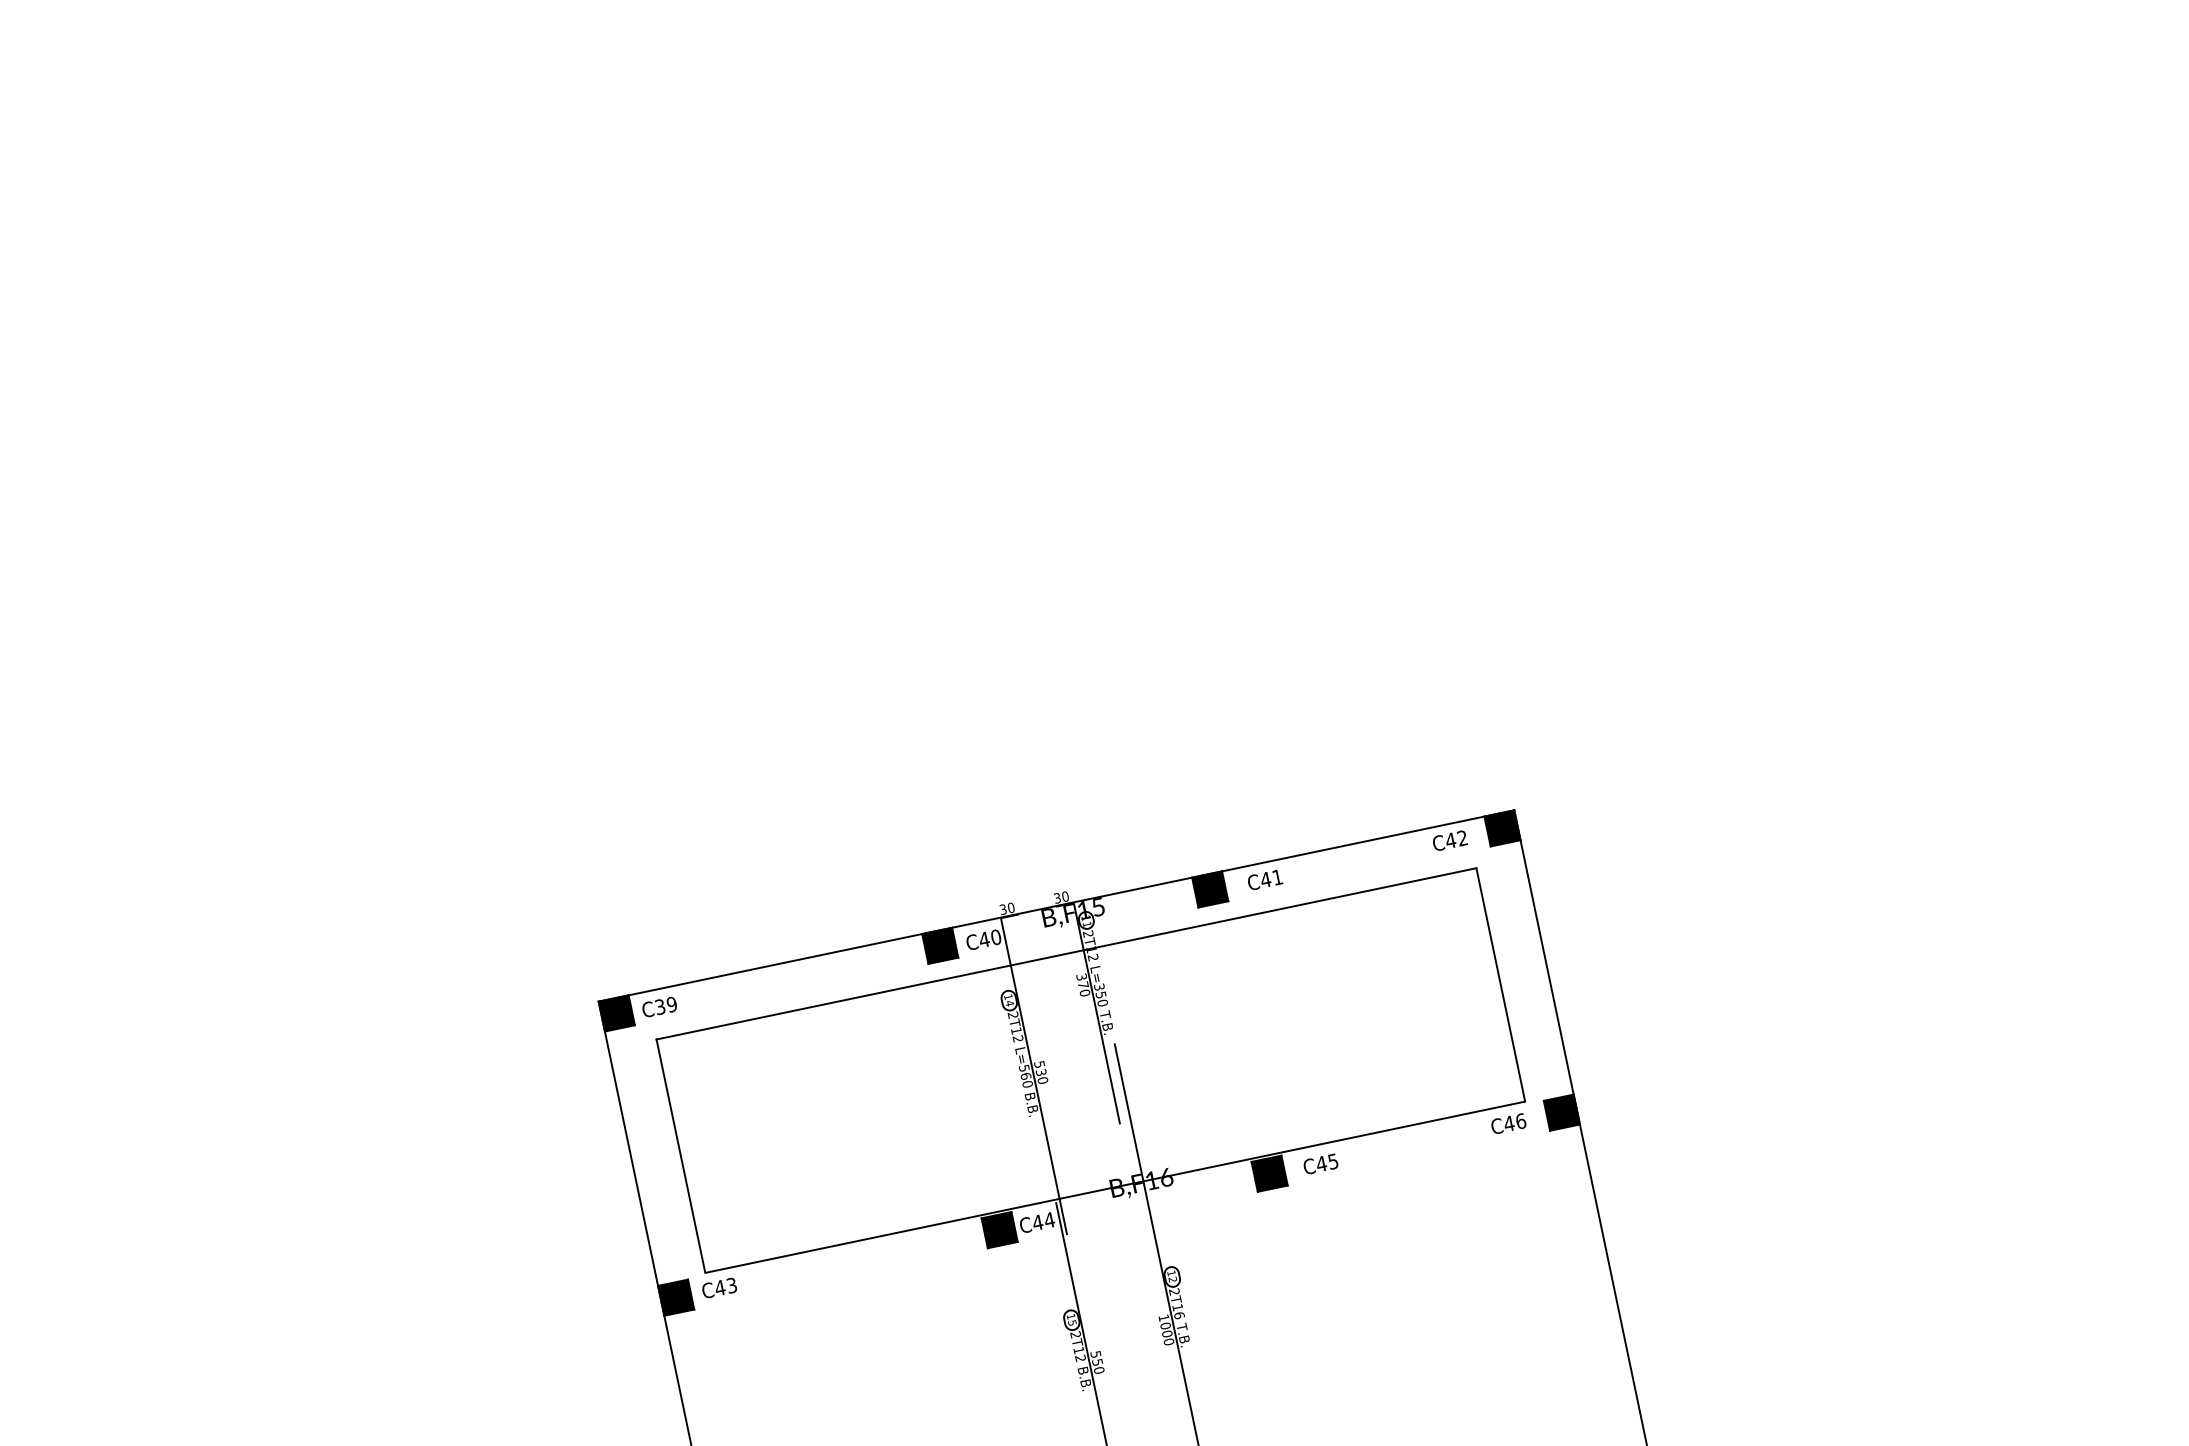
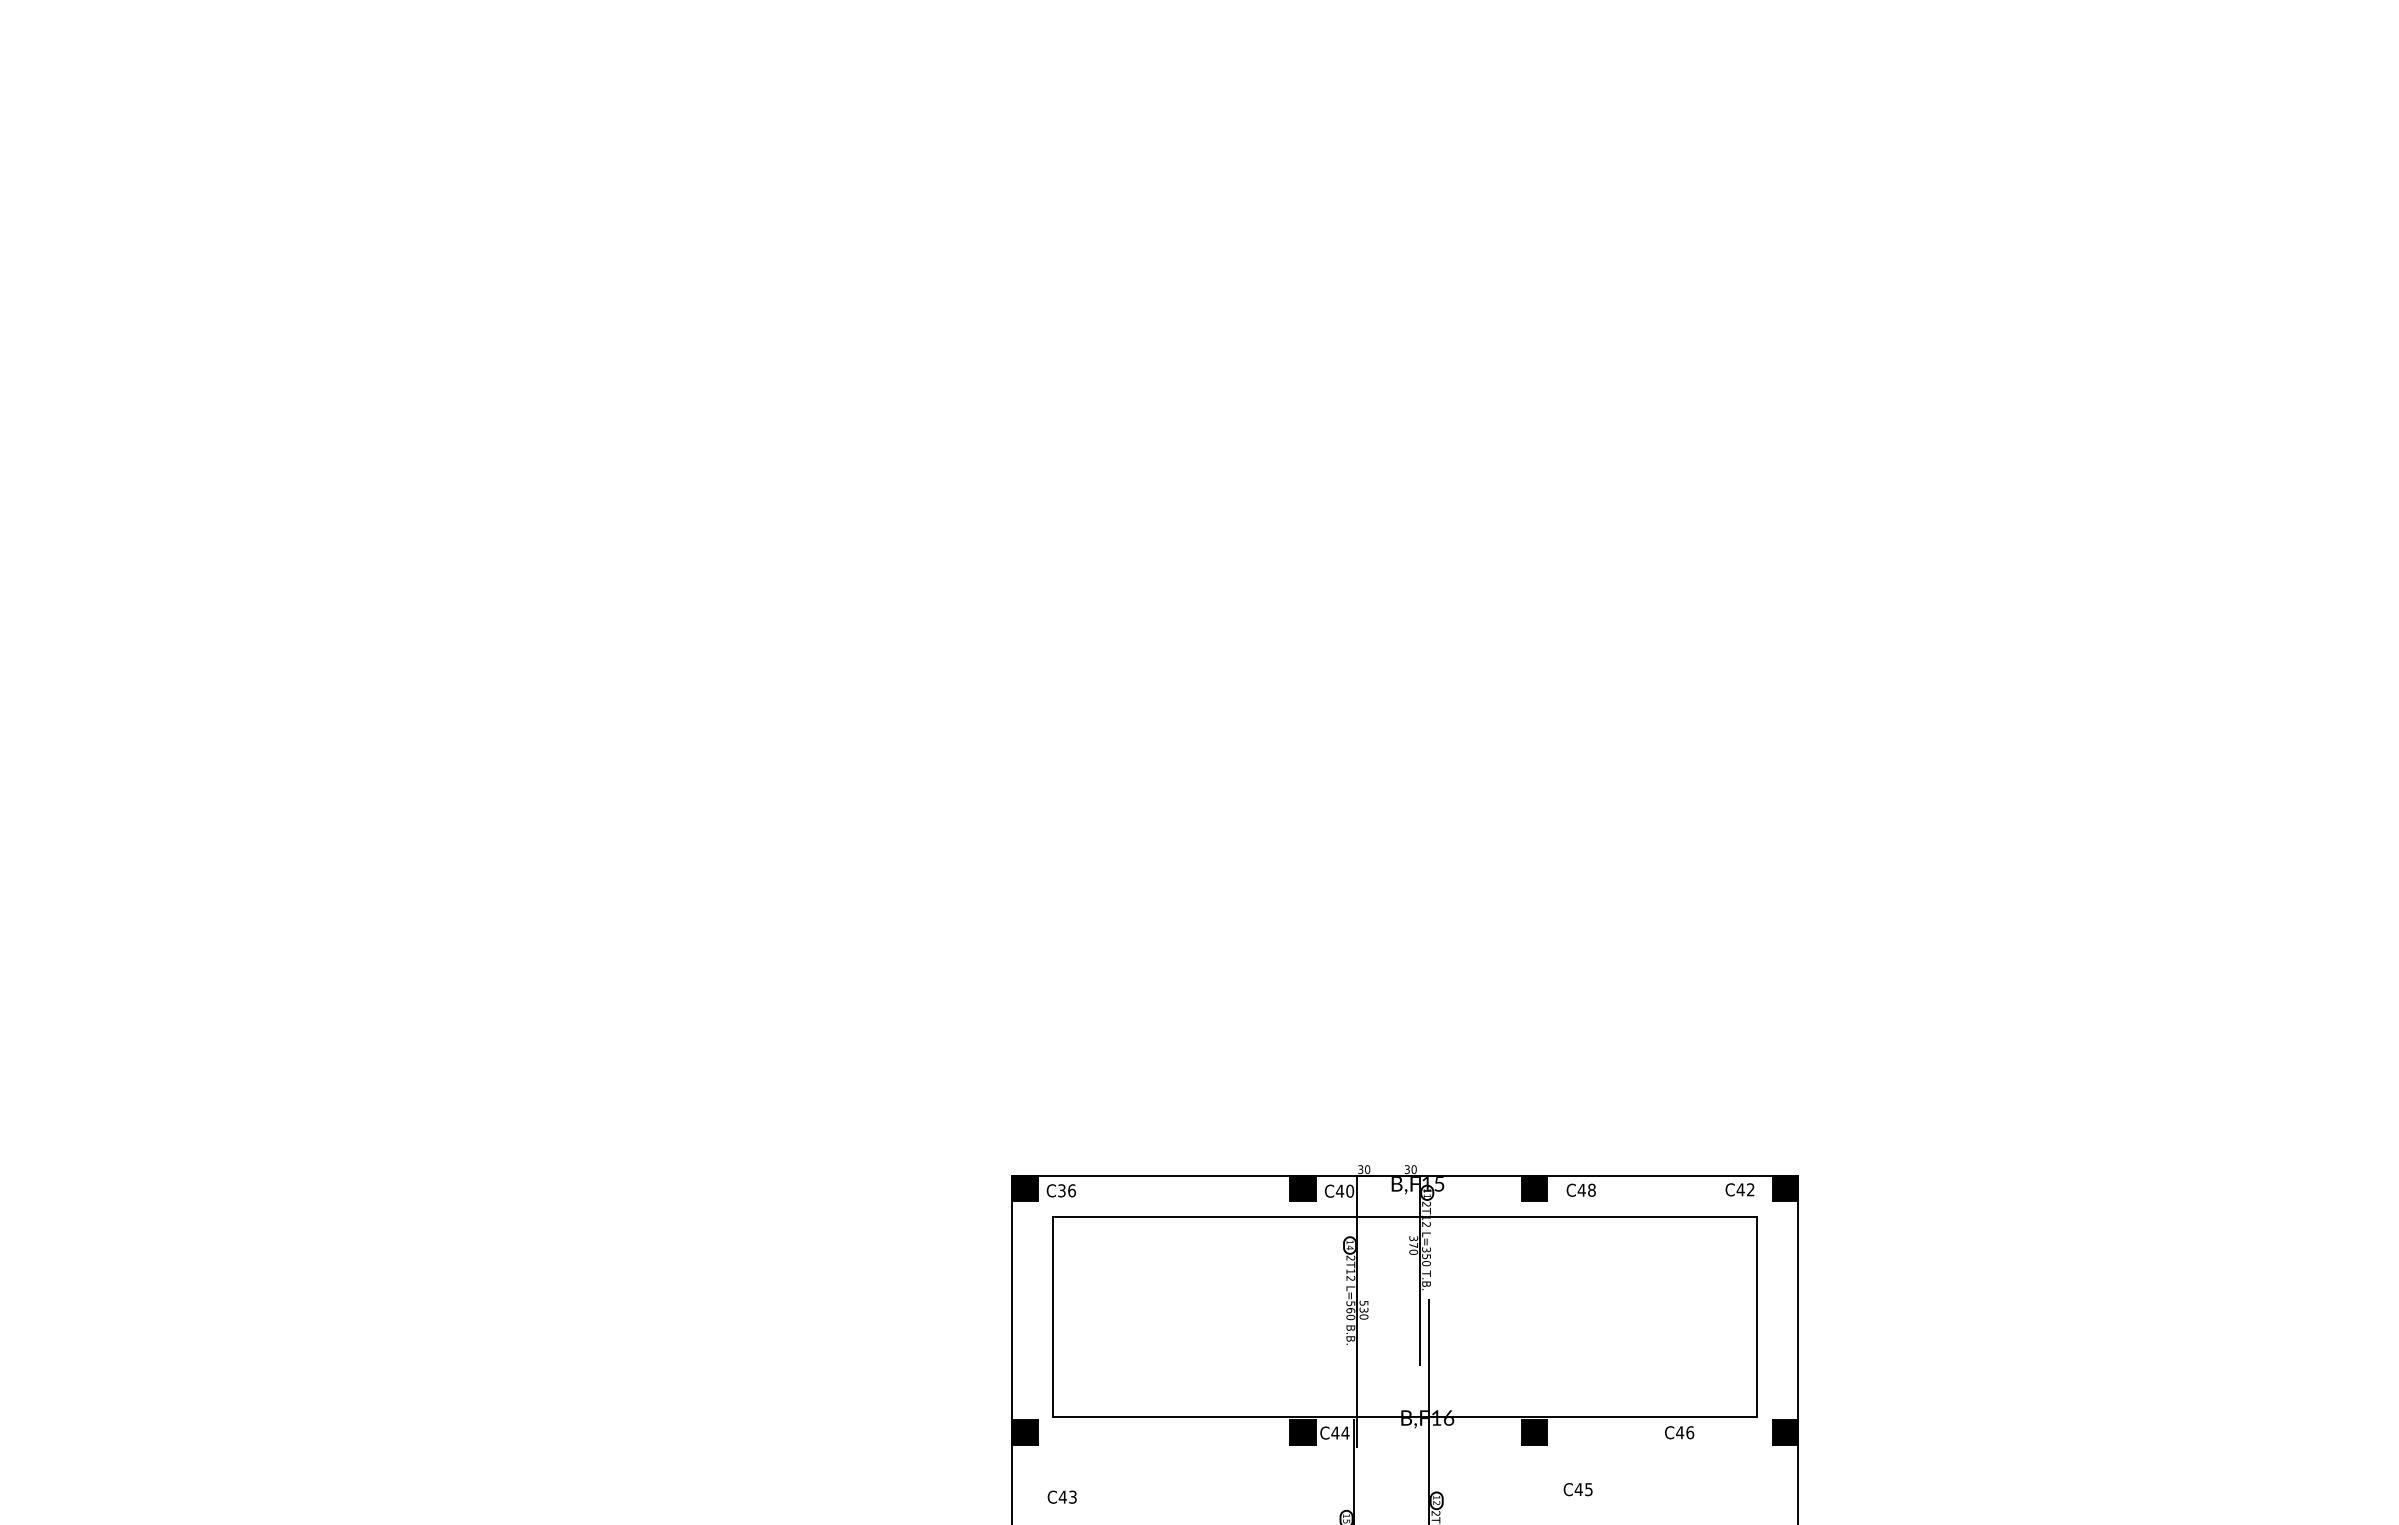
text: (1276, 876) -> (1591, 1189), C41 -> C48
text: (671, 1004) -> (1071, 1190), C39 -> C36
text: (1508, 1123) -> (1679, 1432), moved
text: (1319, 1164) -> (1577, 1489), moved
text: (718, 1287) -> (1061, 1496), moved

